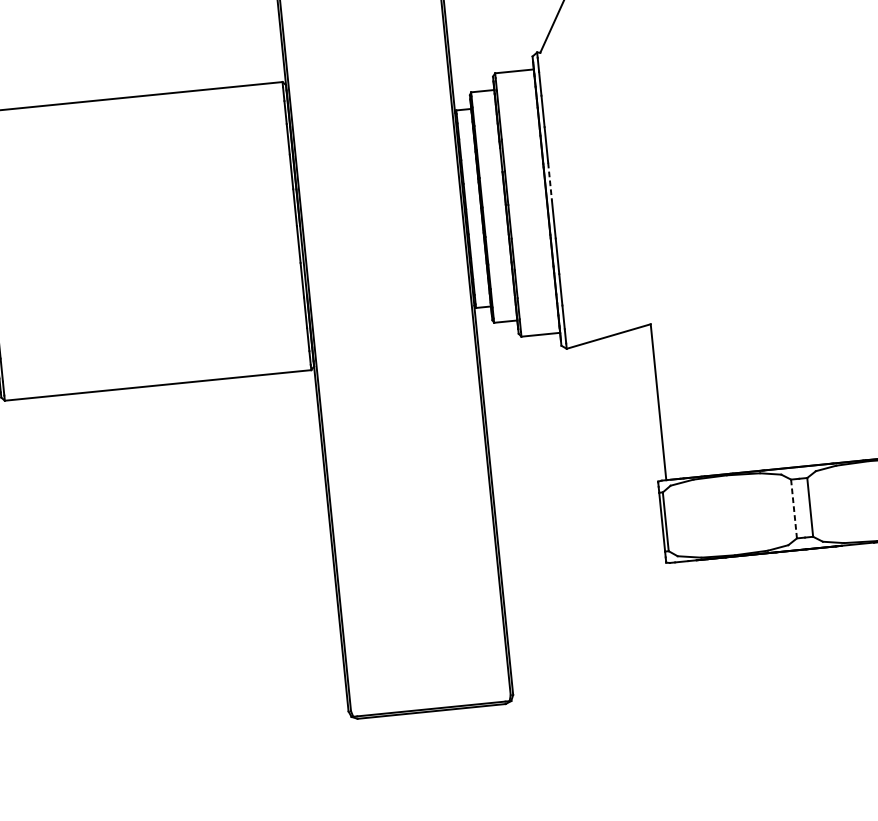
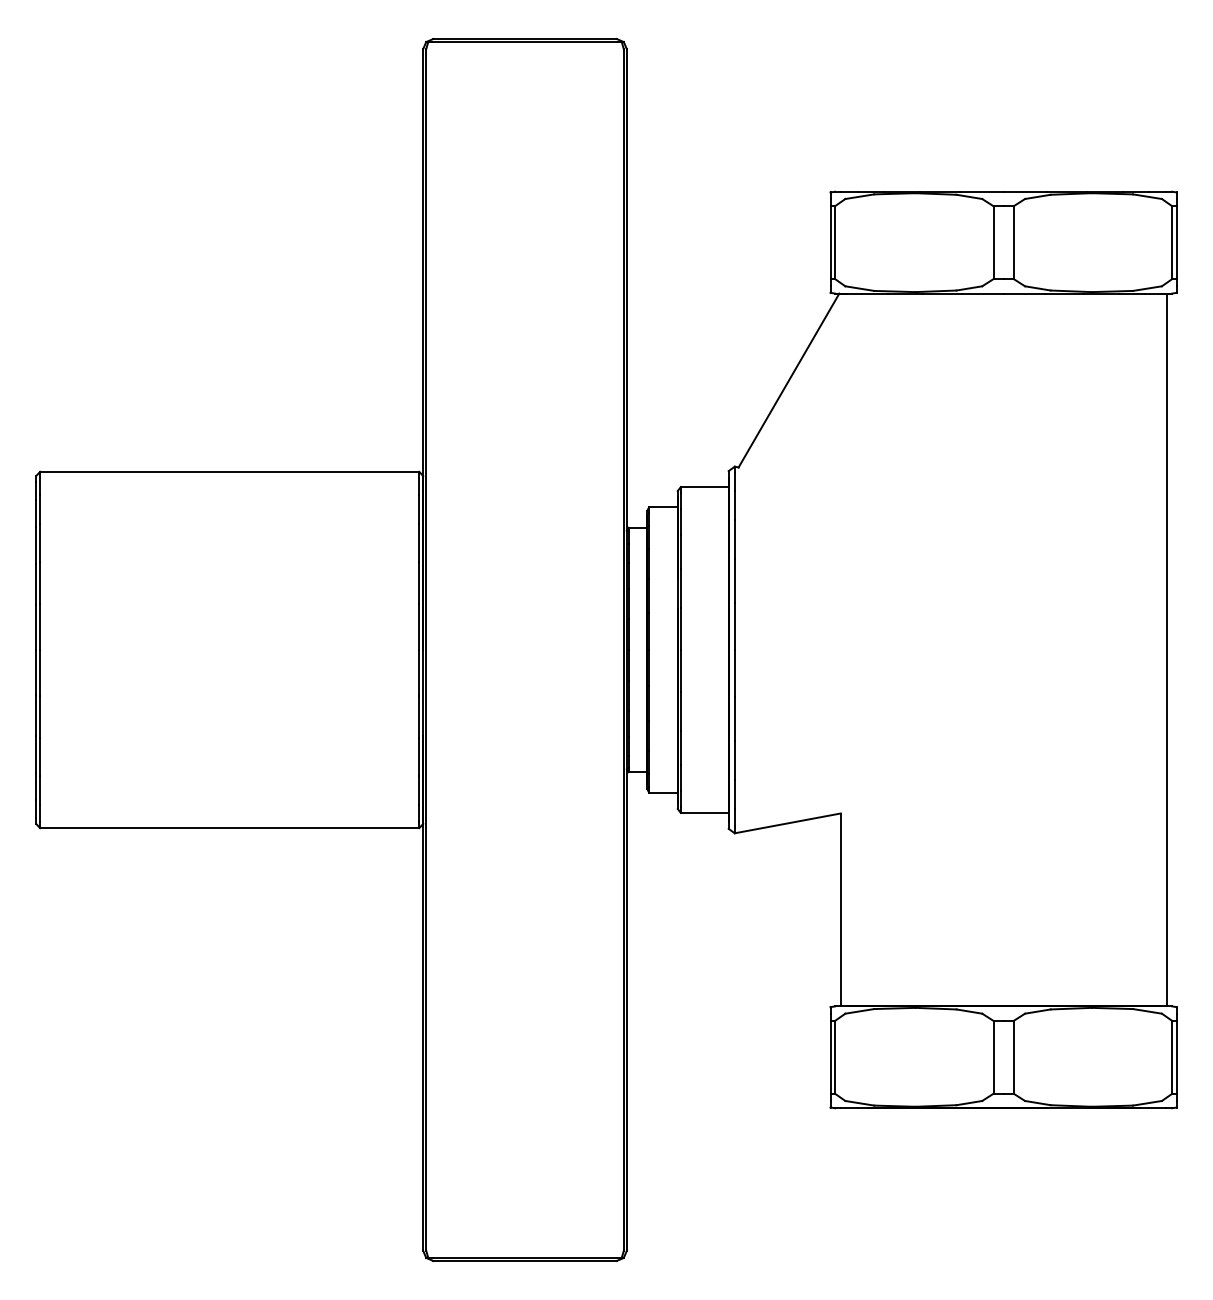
line: (549, 182) -> (734, 627), dashed -> solid
line: (793, 509) -> (993, 1057), dashed -> solid

